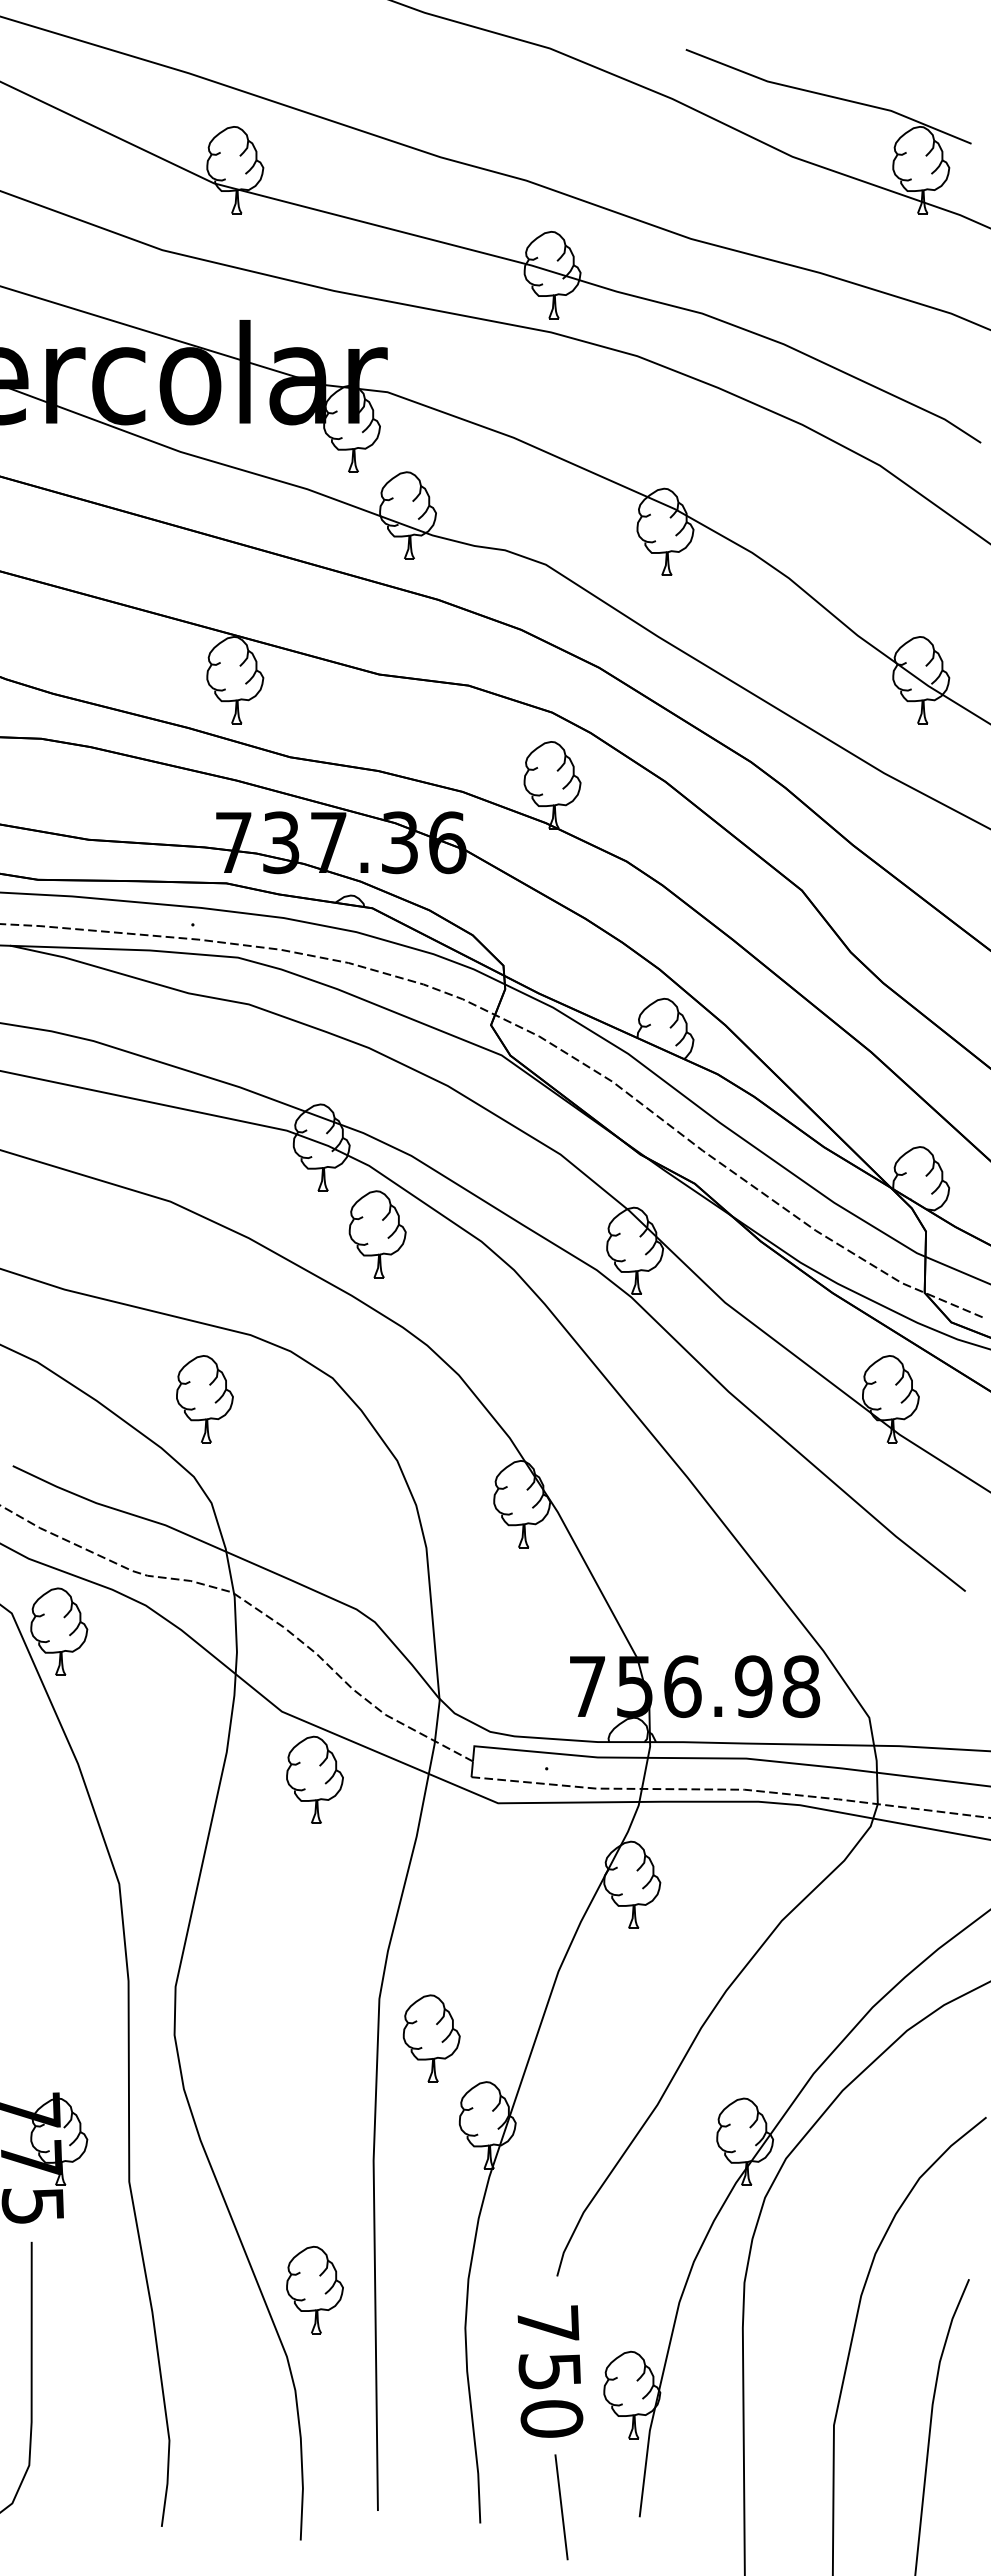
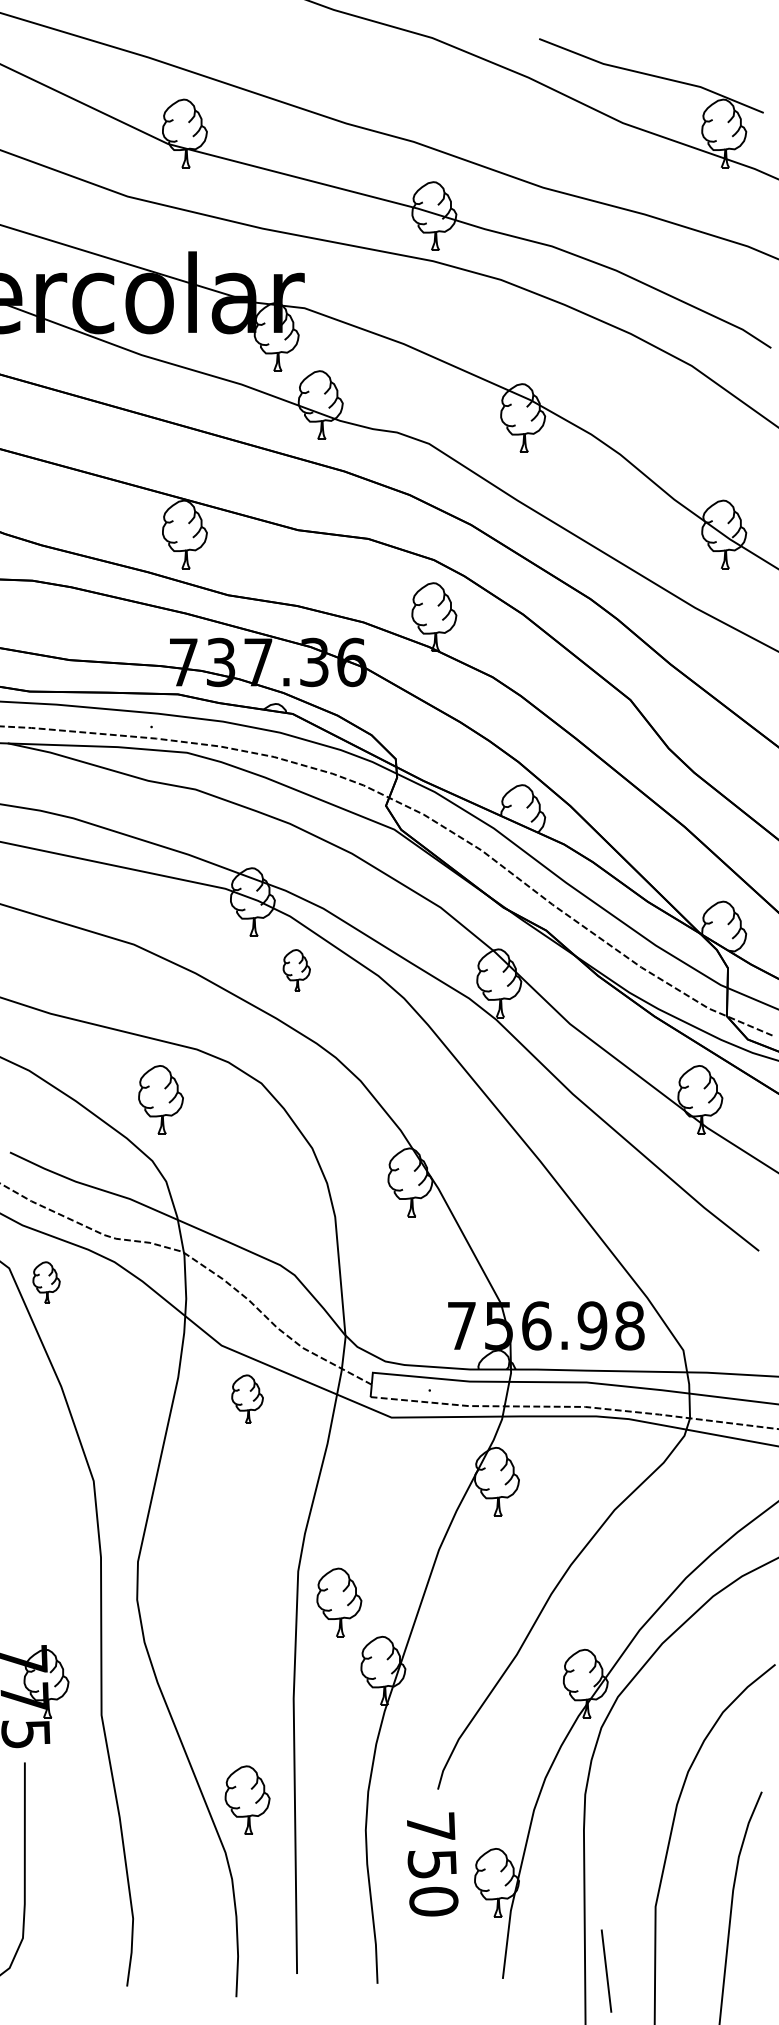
part: (377, 1234) -> (296, 970), size x0.6
part: (59, 1631) -> (46, 1282), size x0.6
part: (314, 1779) -> (247, 1398), size x0.7
line: (561, 2507) -> (606, 1971), moved

